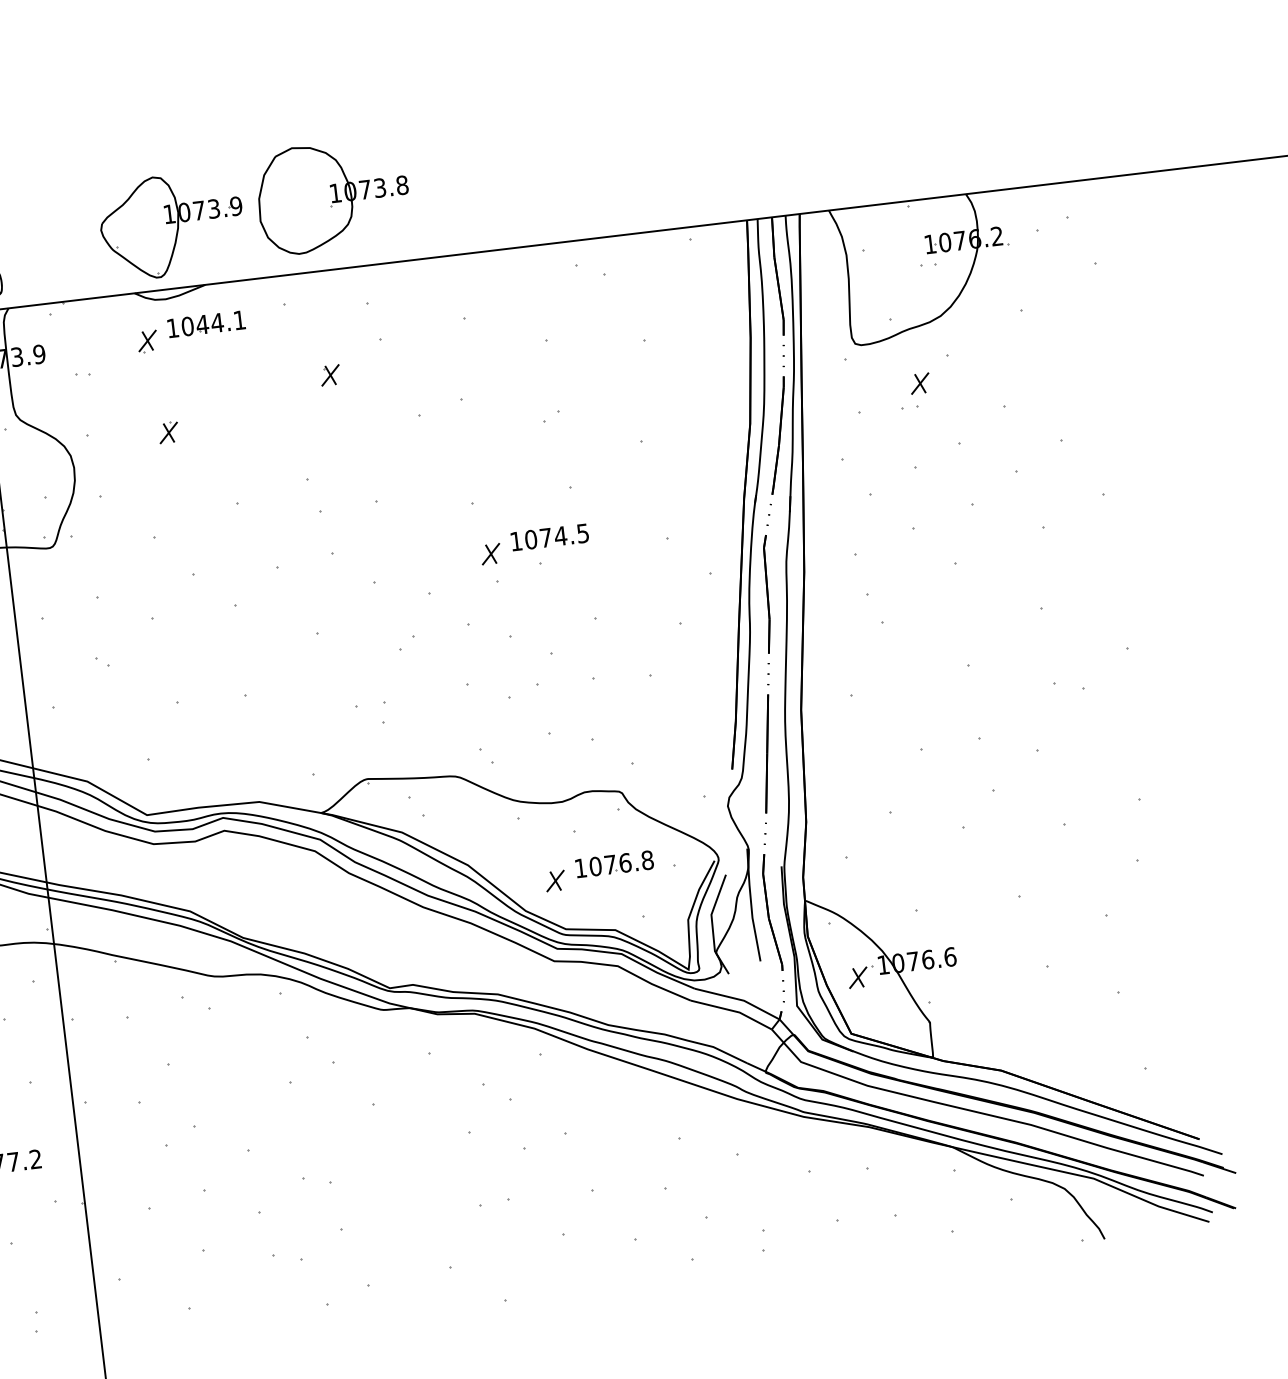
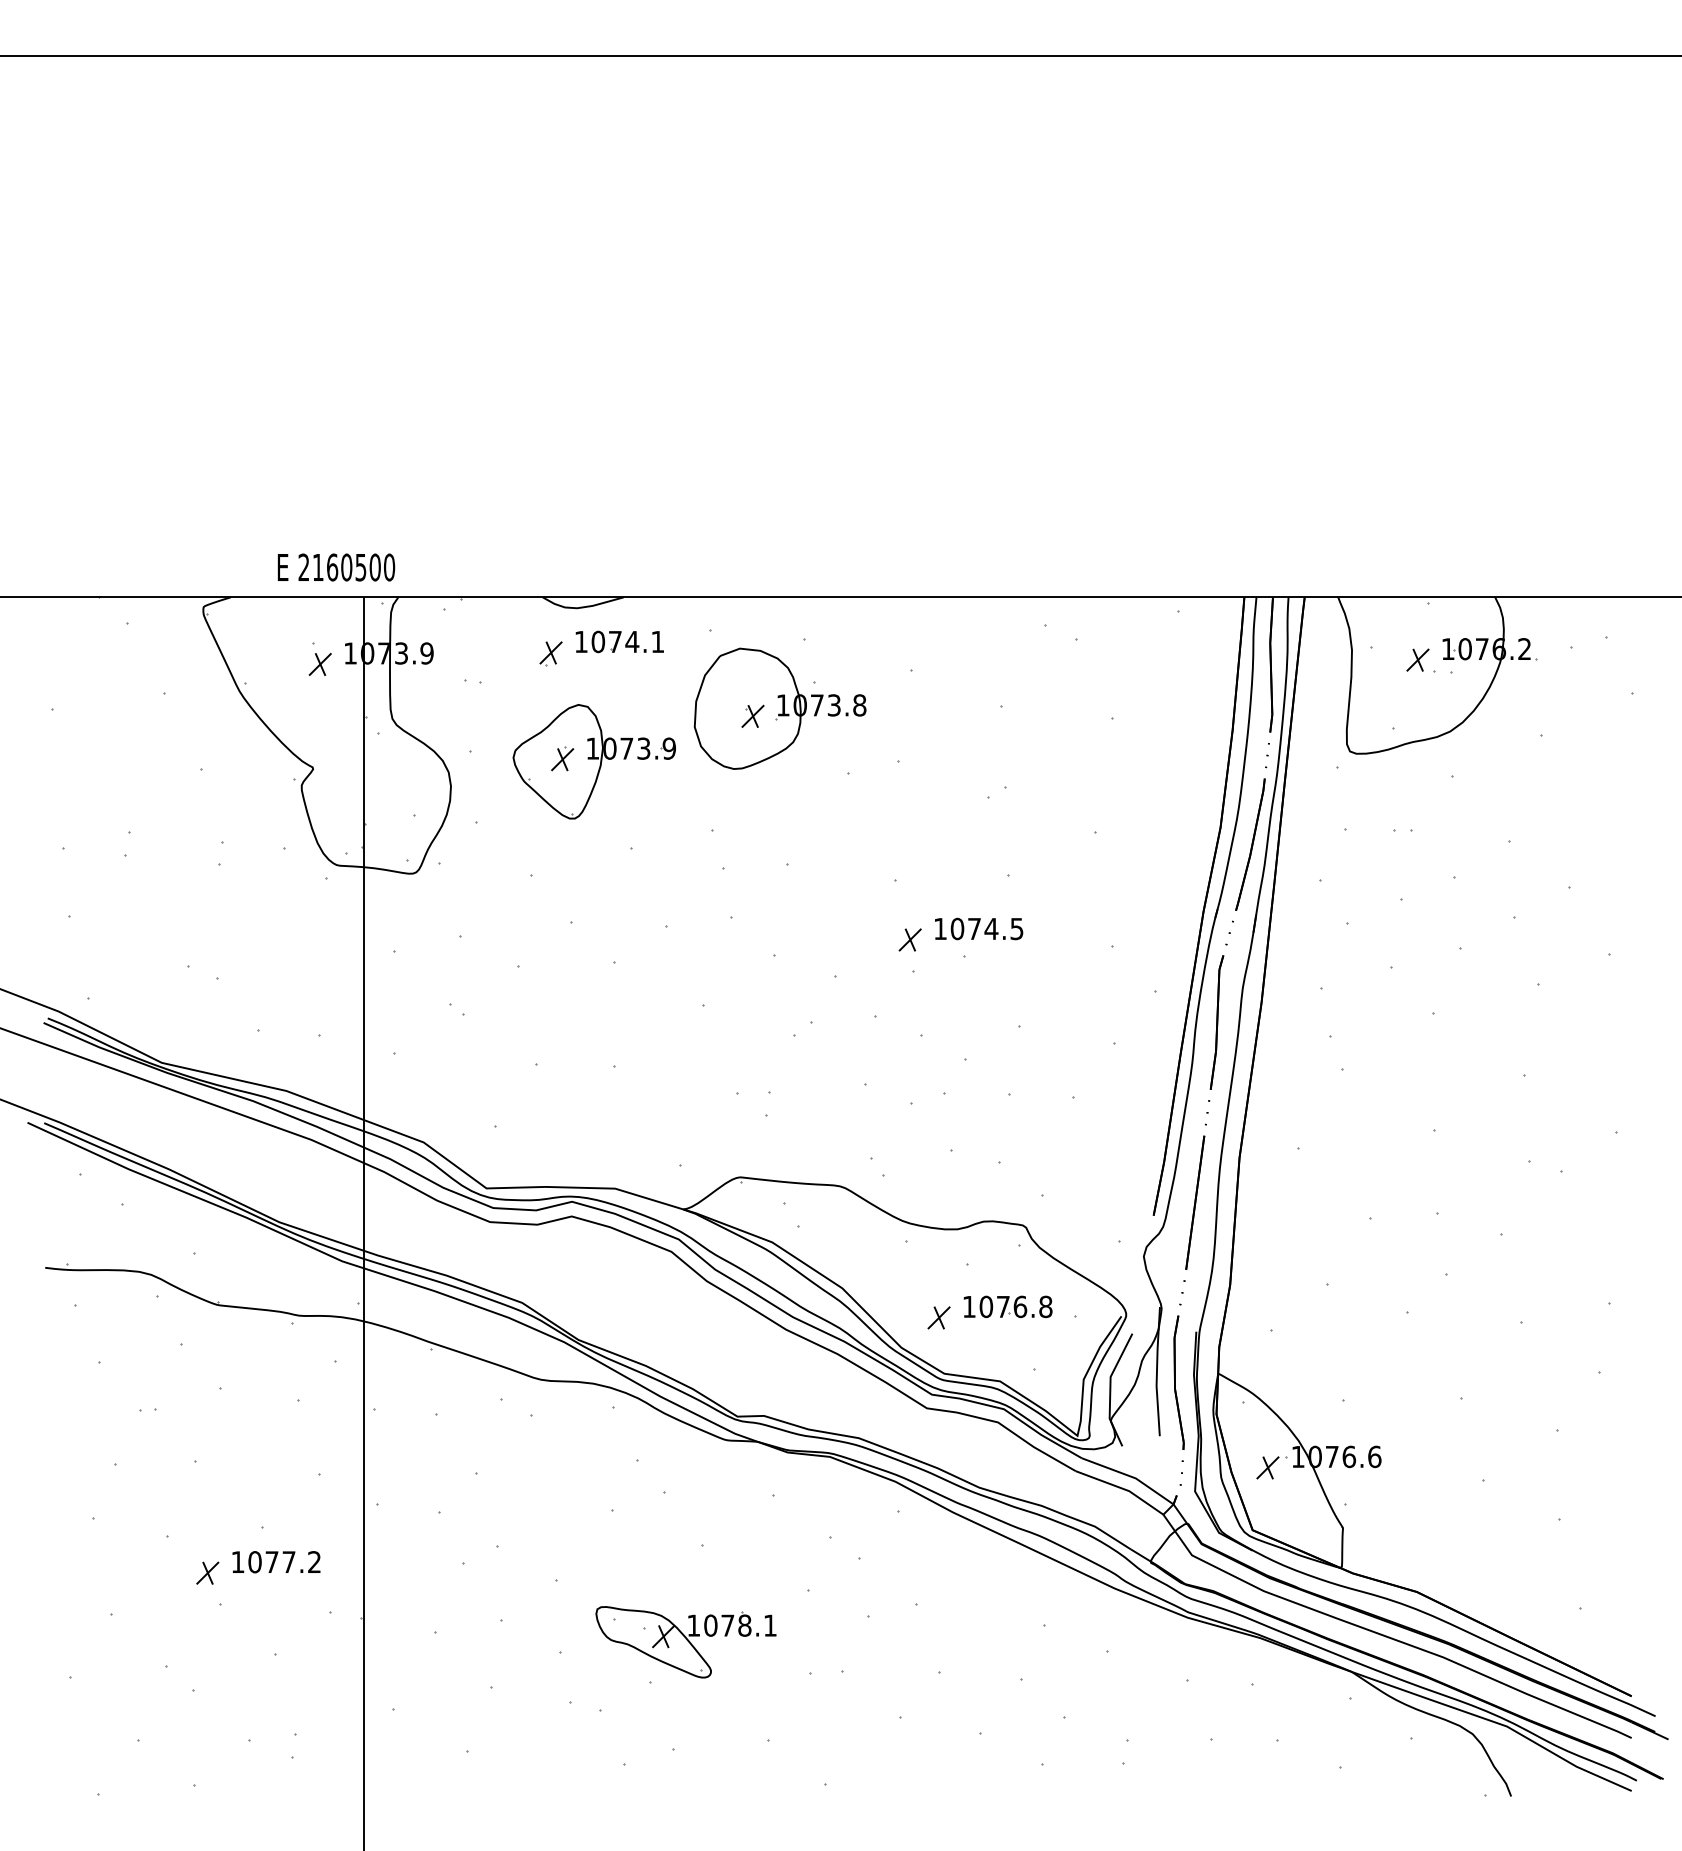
part: (332, 196) -> (779, 708), moved
part: (171, 225) -> (593, 761), moved
text: (202, 324) -> (615, 641), 1044.1 -> 1074.1
part: (919, 383) -> (1417, 659), moved
part: (367, 1190) -> (685, 1642), added

